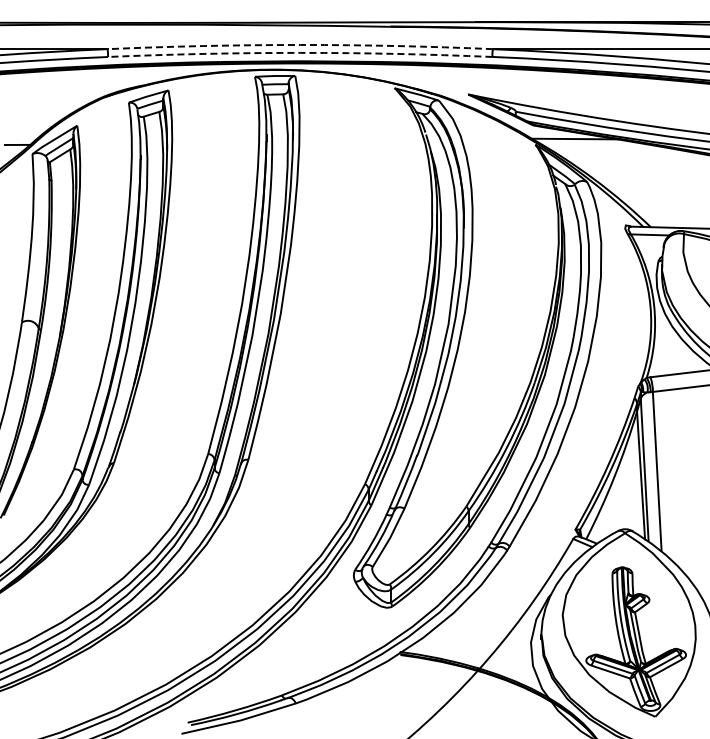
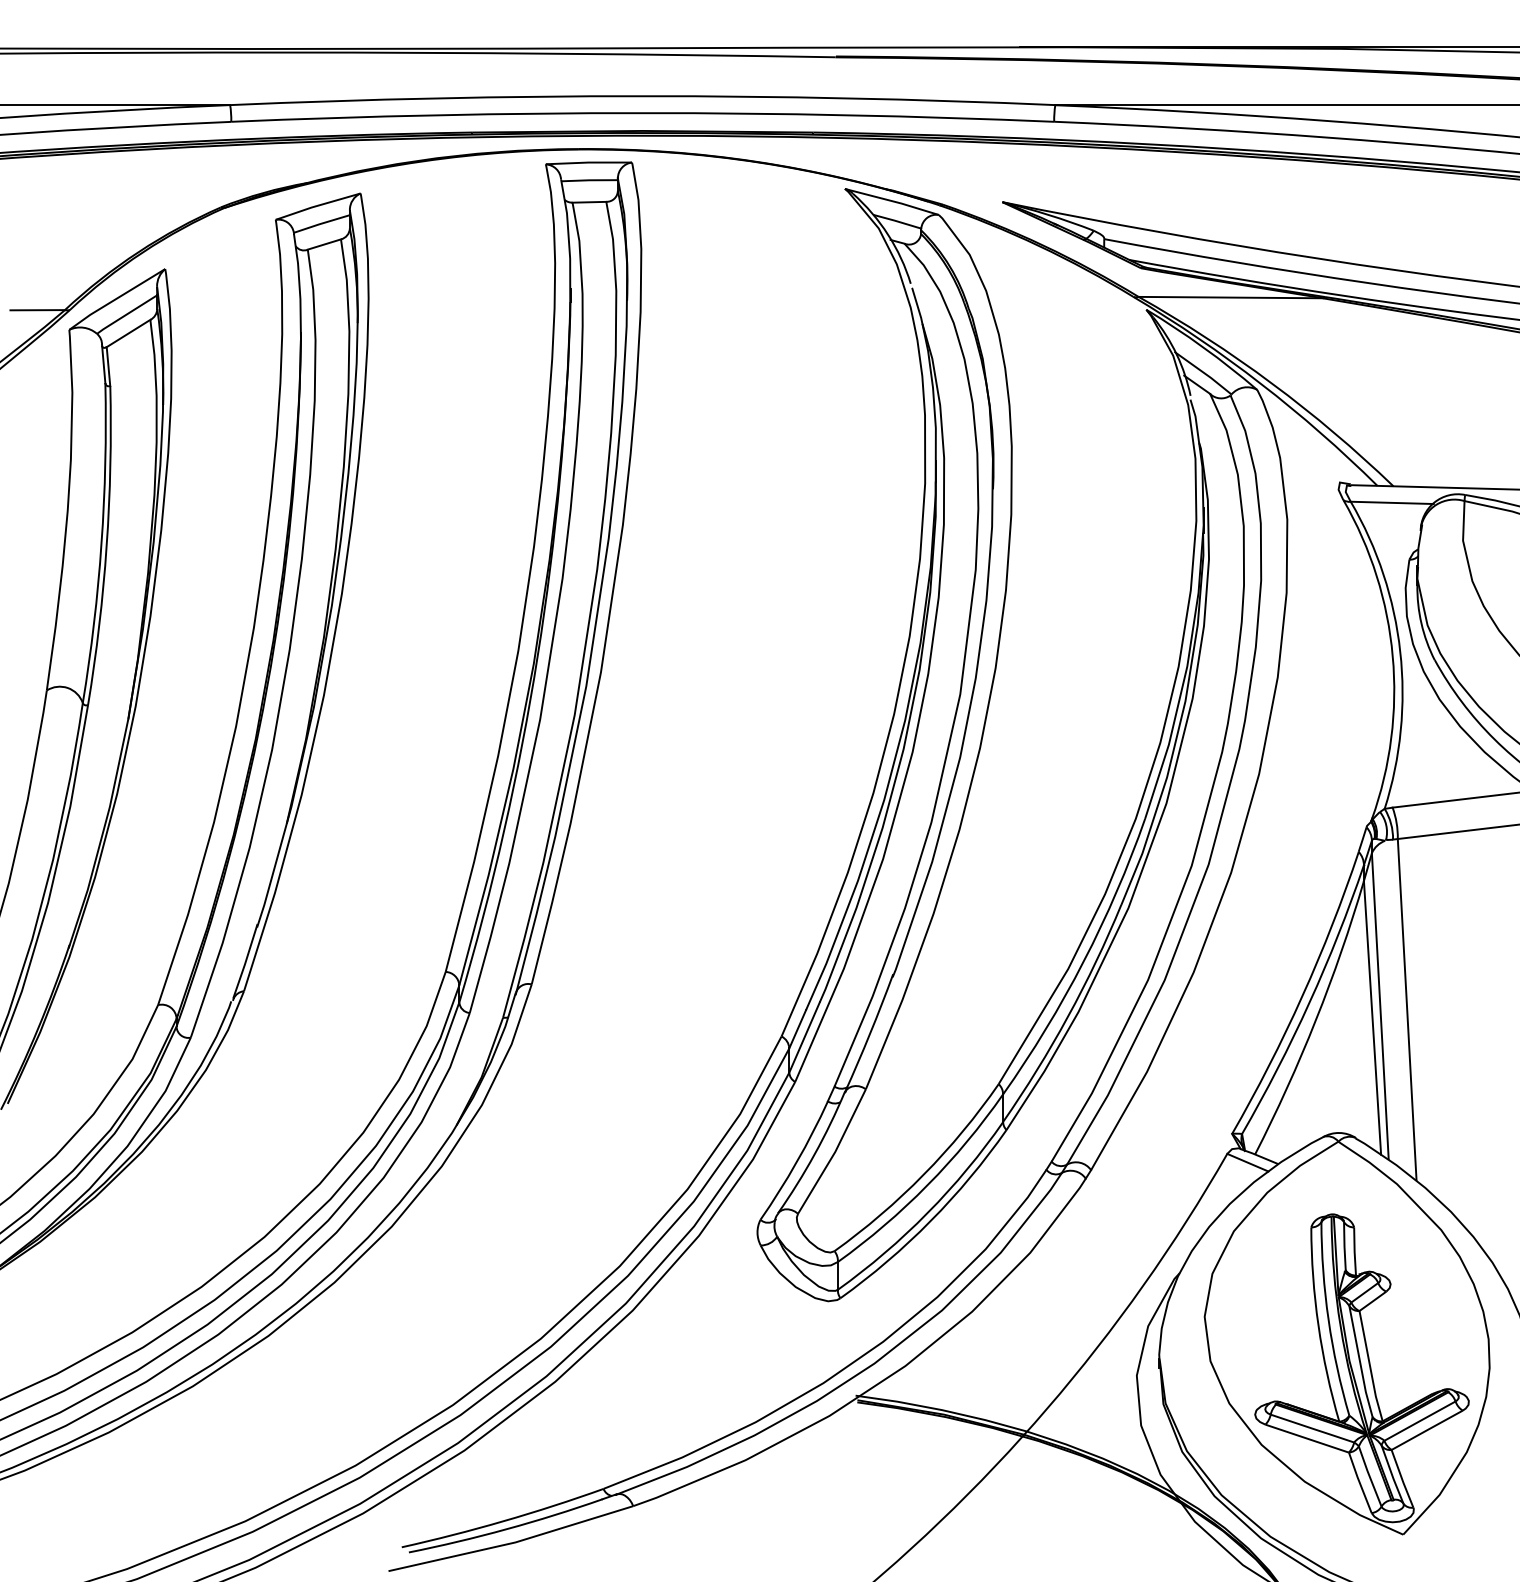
arc: (300, 44) -> (643, 95), dashed -> solid
arc: (300, 52) -> (643, 112), dashed -> solid

